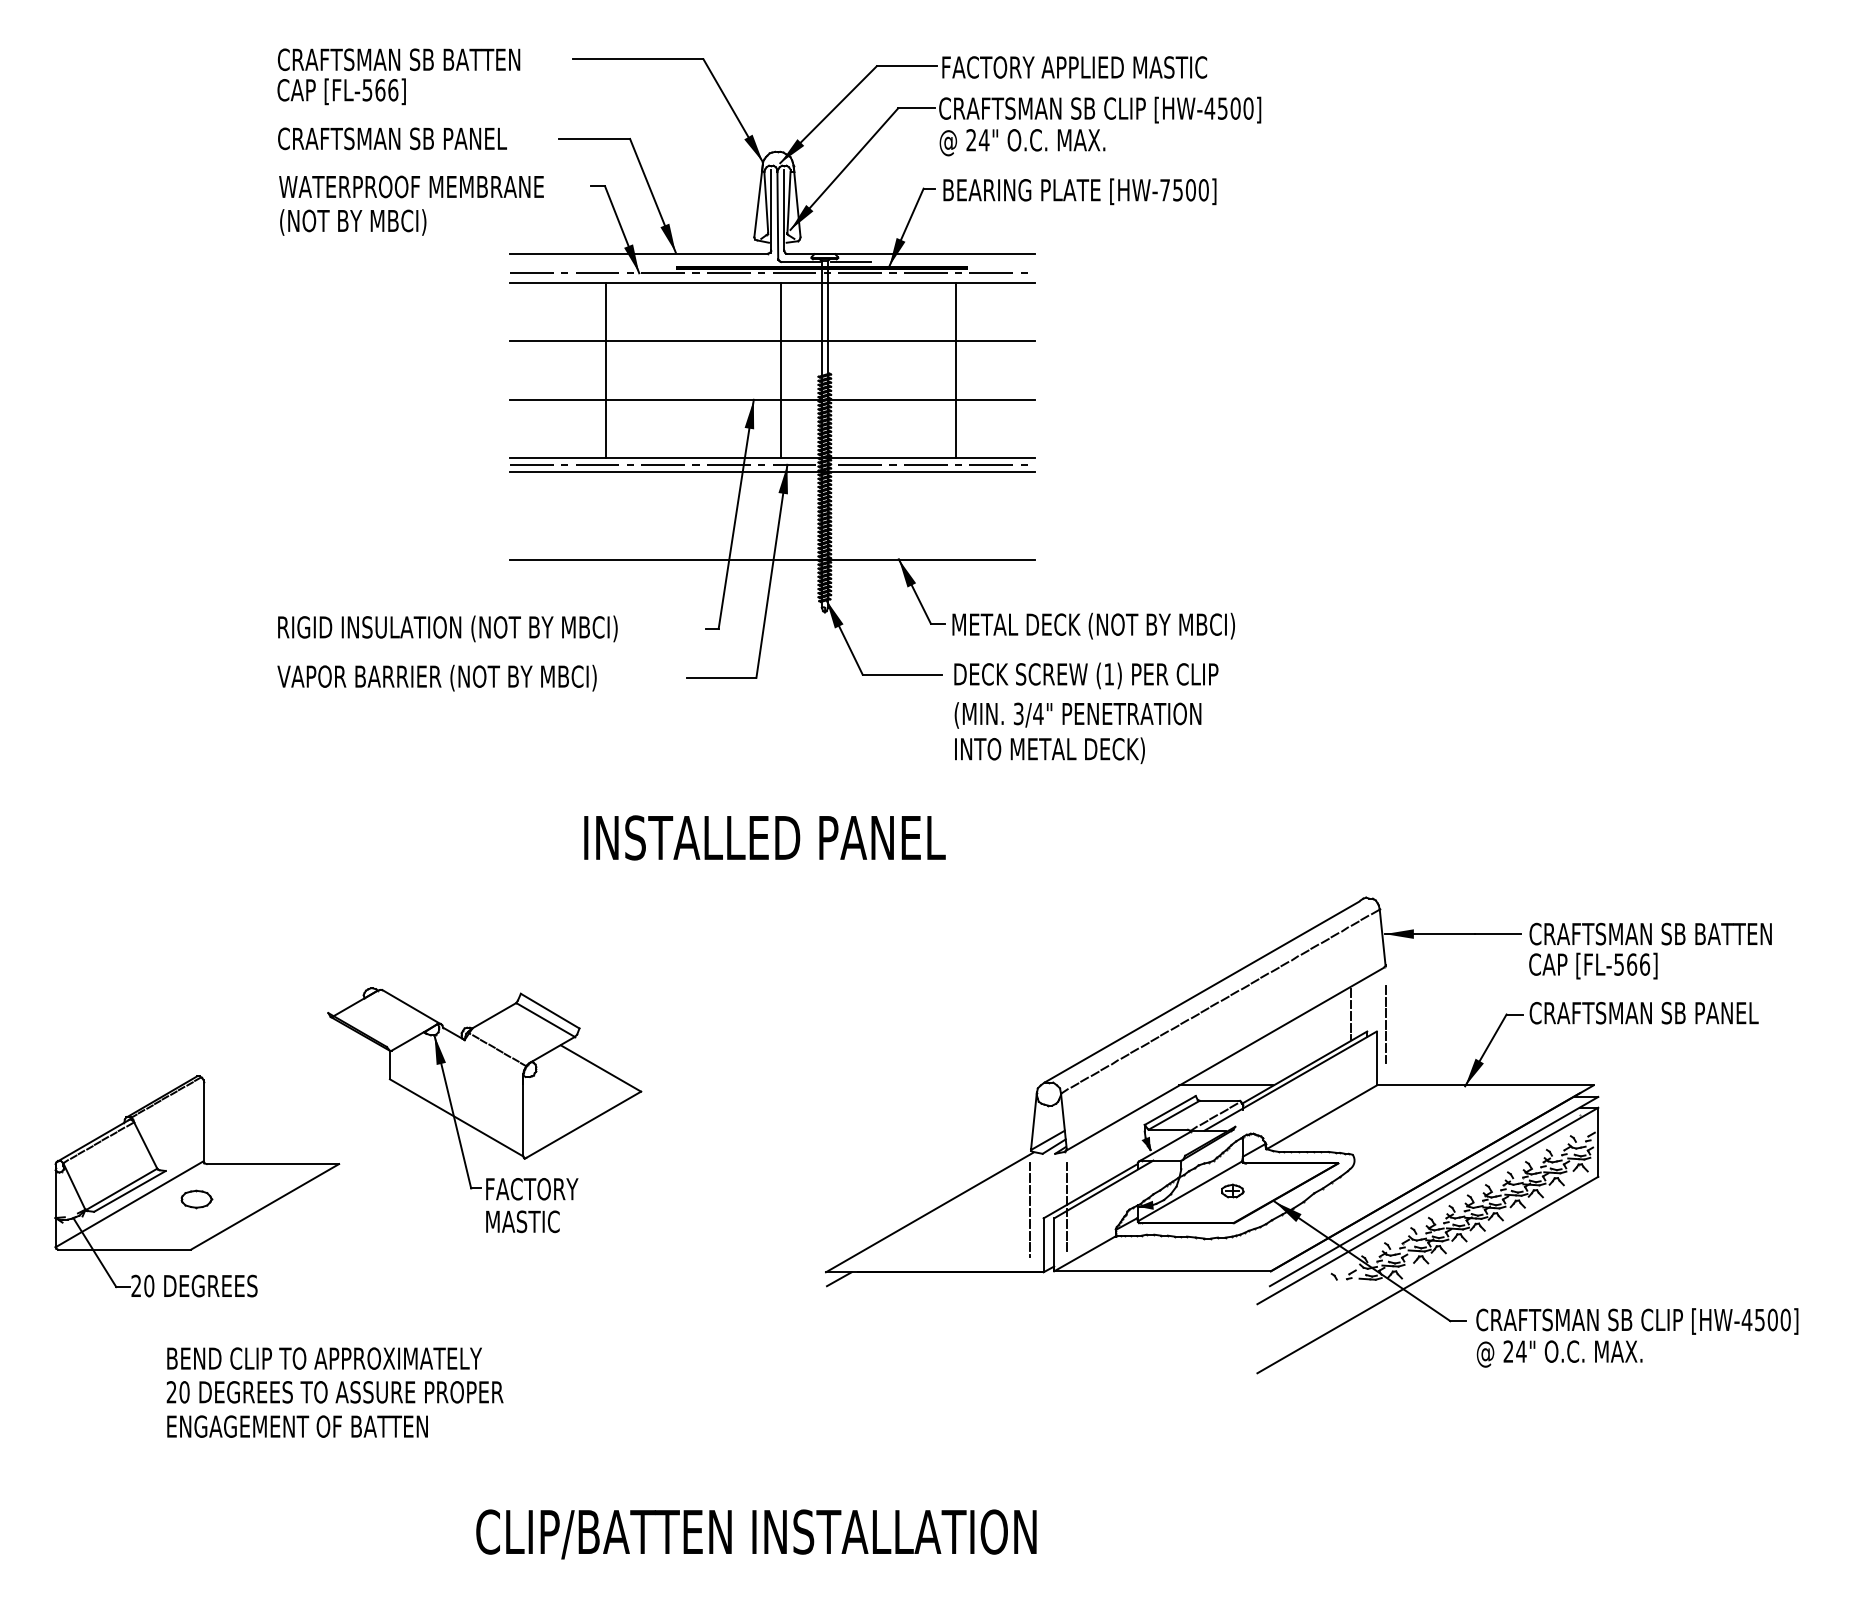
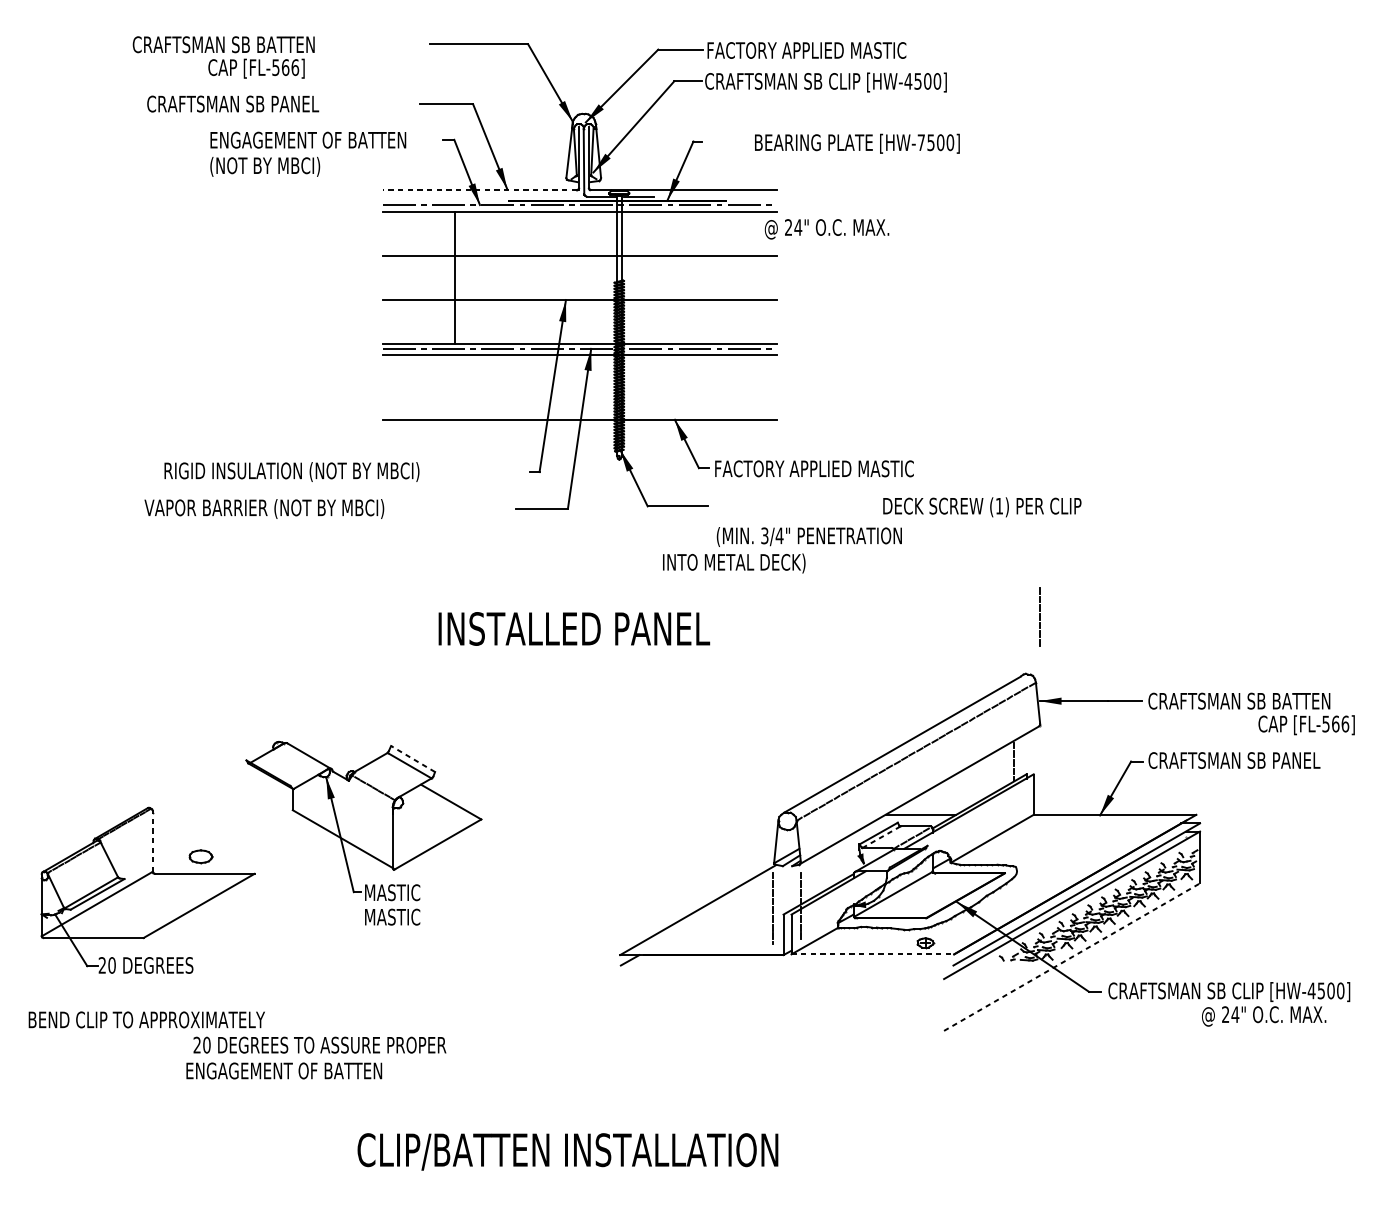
text: (399, 59) -> (224, 44), moved
text: (392, 138) -> (233, 103), moved
text: (1022, 142) -> (827, 229), moved
text: (411, 186) -> (308, 139), WATERPROOF MEMBRANE -> ENGAGEMENT OF BATTEN
text: (1079, 191) -> (857, 143), moved
line: (638, 253) -> (479, 190), solid -> dashed
line: (781, 369) -> (586, 277), removed
line: (956, 369) -> (718, 277), removed
text: (1094, 625) -> (821, 469), METAL DECK (NOT BY MBCI) -> FACTORY APPLIED MASTIC
text: (447, 628) -> (291, 471), moved
text: (1086, 675) -> (982, 507), moved
text: (436, 677) -> (263, 508), moved
text: (1049, 750) -> (733, 563), moved
text: (1593, 965) -> (1306, 724), moved
line: (549, 1010) -> (412, 758), solid -> dashed
line: (1385, 1024) -> (1040, 616), moved
line: (1174, 1115) -> (881, 837), solid -> dashed
line: (203, 1122) -> (152, 842), solid -> dashed
text: (533, 1189) -> (400, 892), FACTORY -> MASTIC
part: (1232, 1190) -> (925, 942), moved
part: (196, 1199) -> (200, 856), moved
line: (1163, 1271) -> (873, 954), solid -> dashed
line: (1427, 1275) -> (1071, 957), solid -> dashed
text: (1559, 1353) -> (1263, 1016), moved
text: (324, 1358) -> (146, 1019), moved
text: (334, 1392) -> (319, 1045), moved
text: (297, 1426) -> (284, 1070), moved

